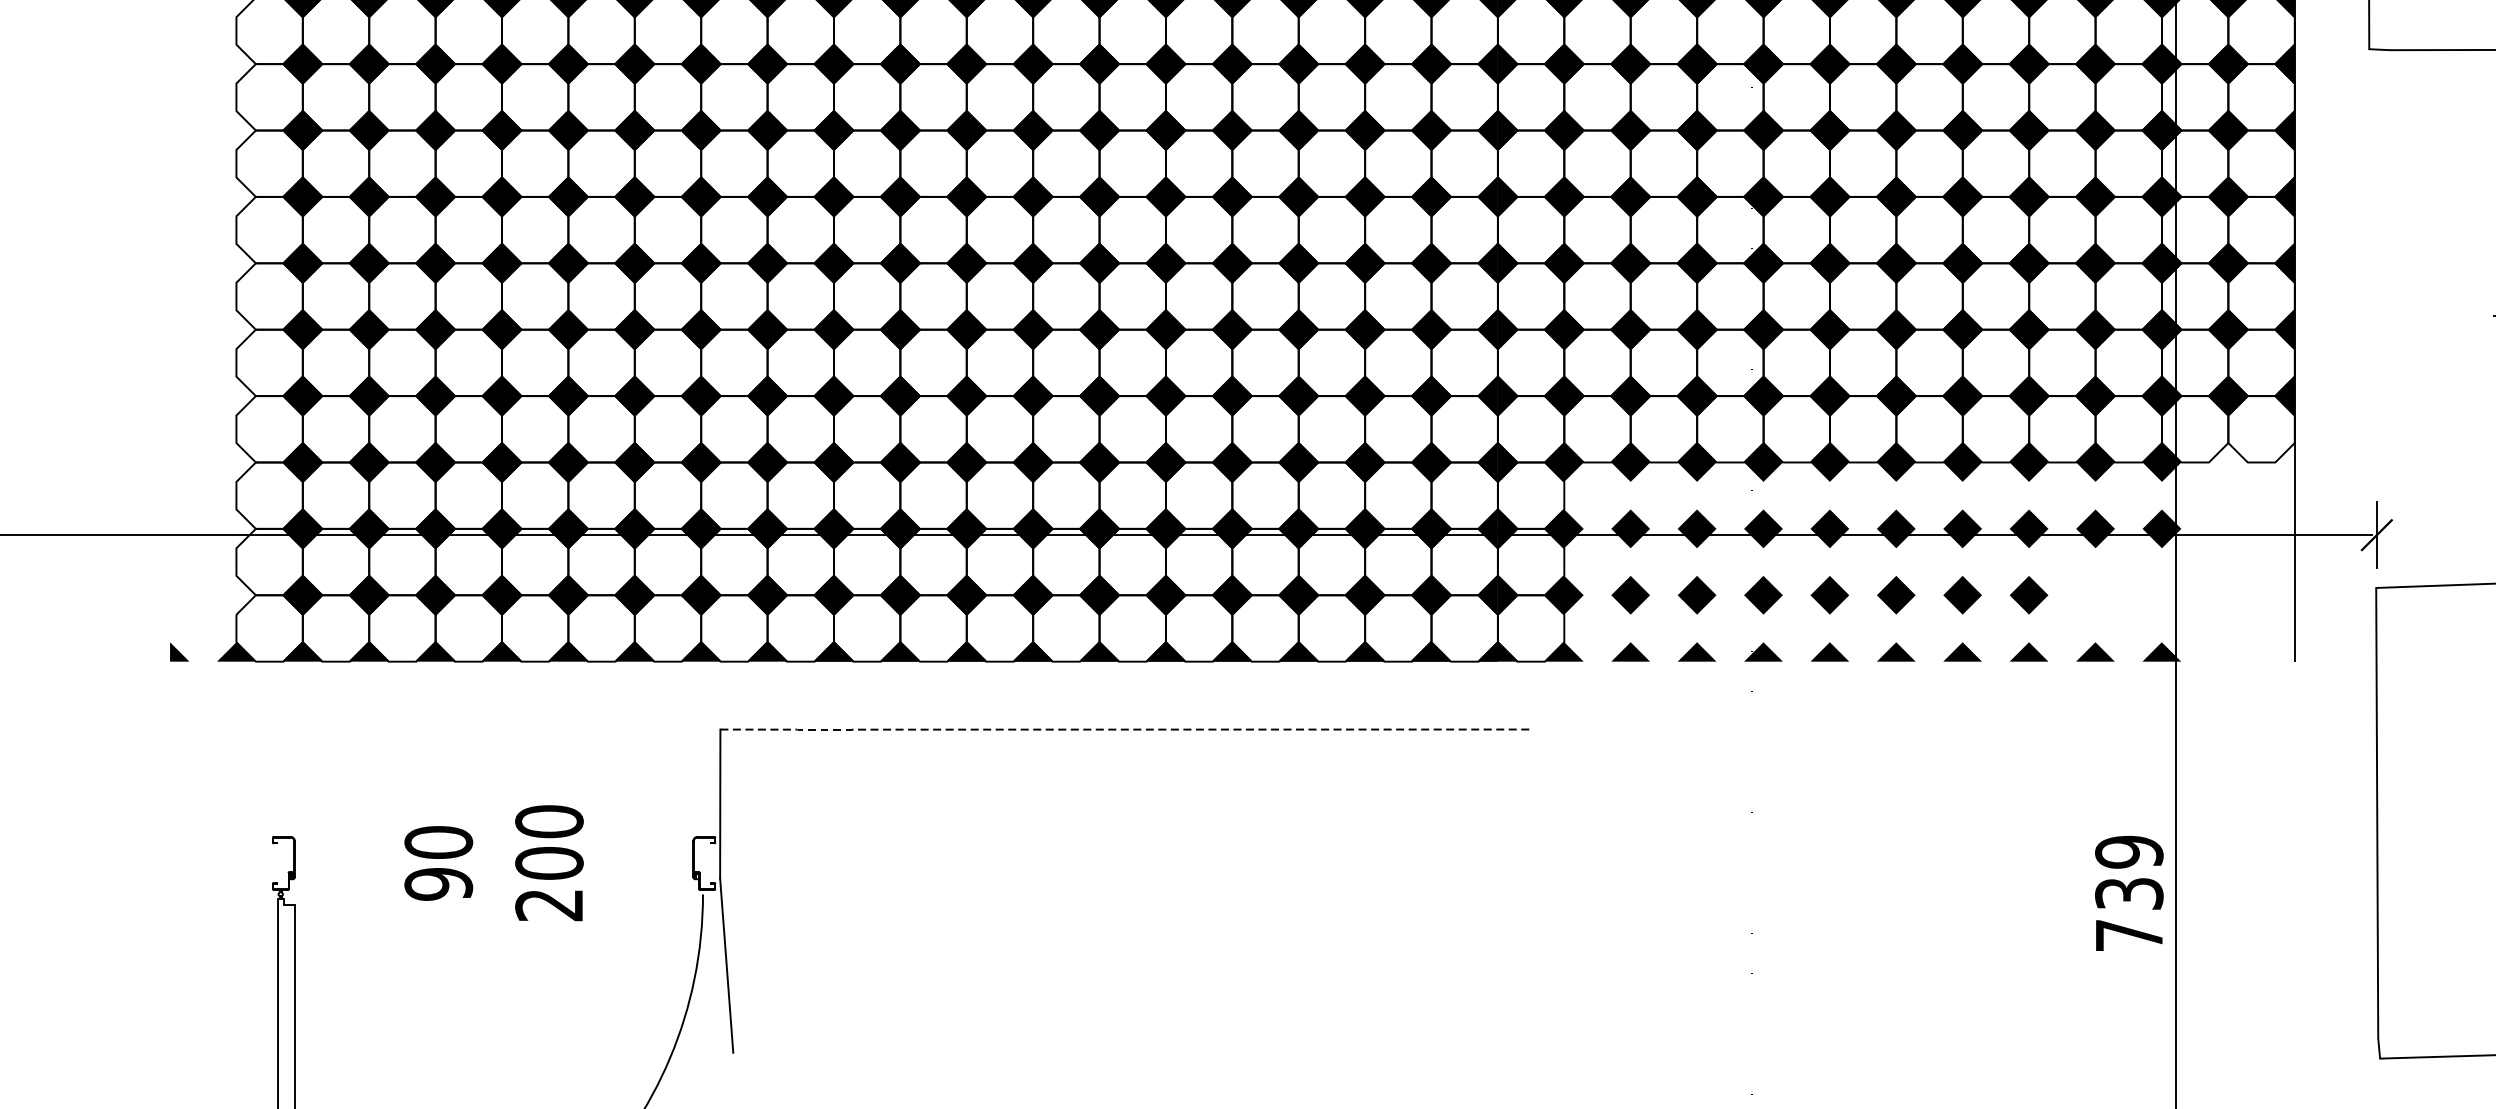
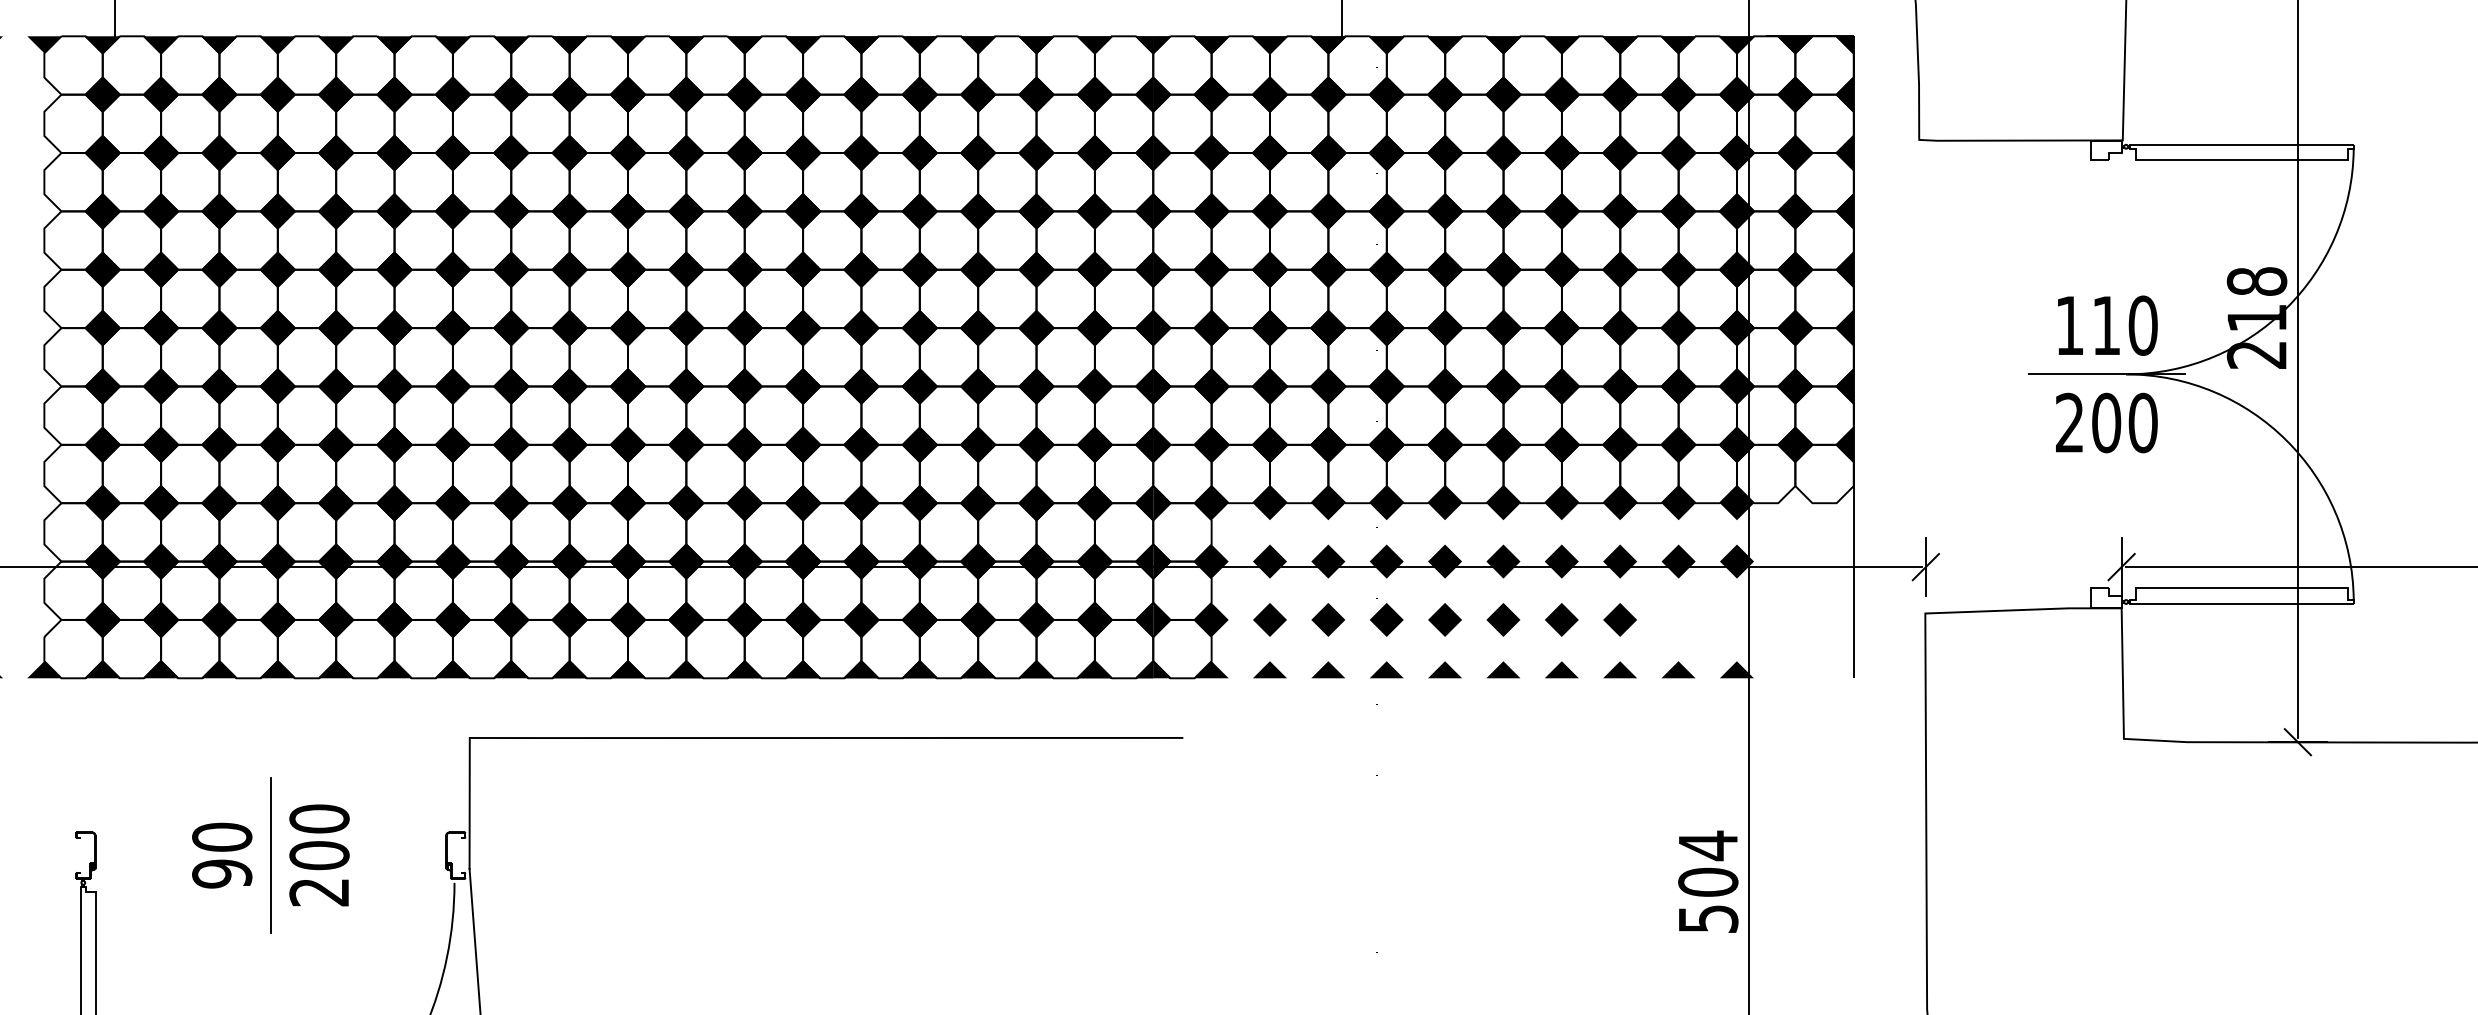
line: (1125, 730) -> (825, 738), dashed -> solid
line: (493, 863) -> (270, 855), added
text: (2129, 892) -> (1708, 881), 739 -> 504

